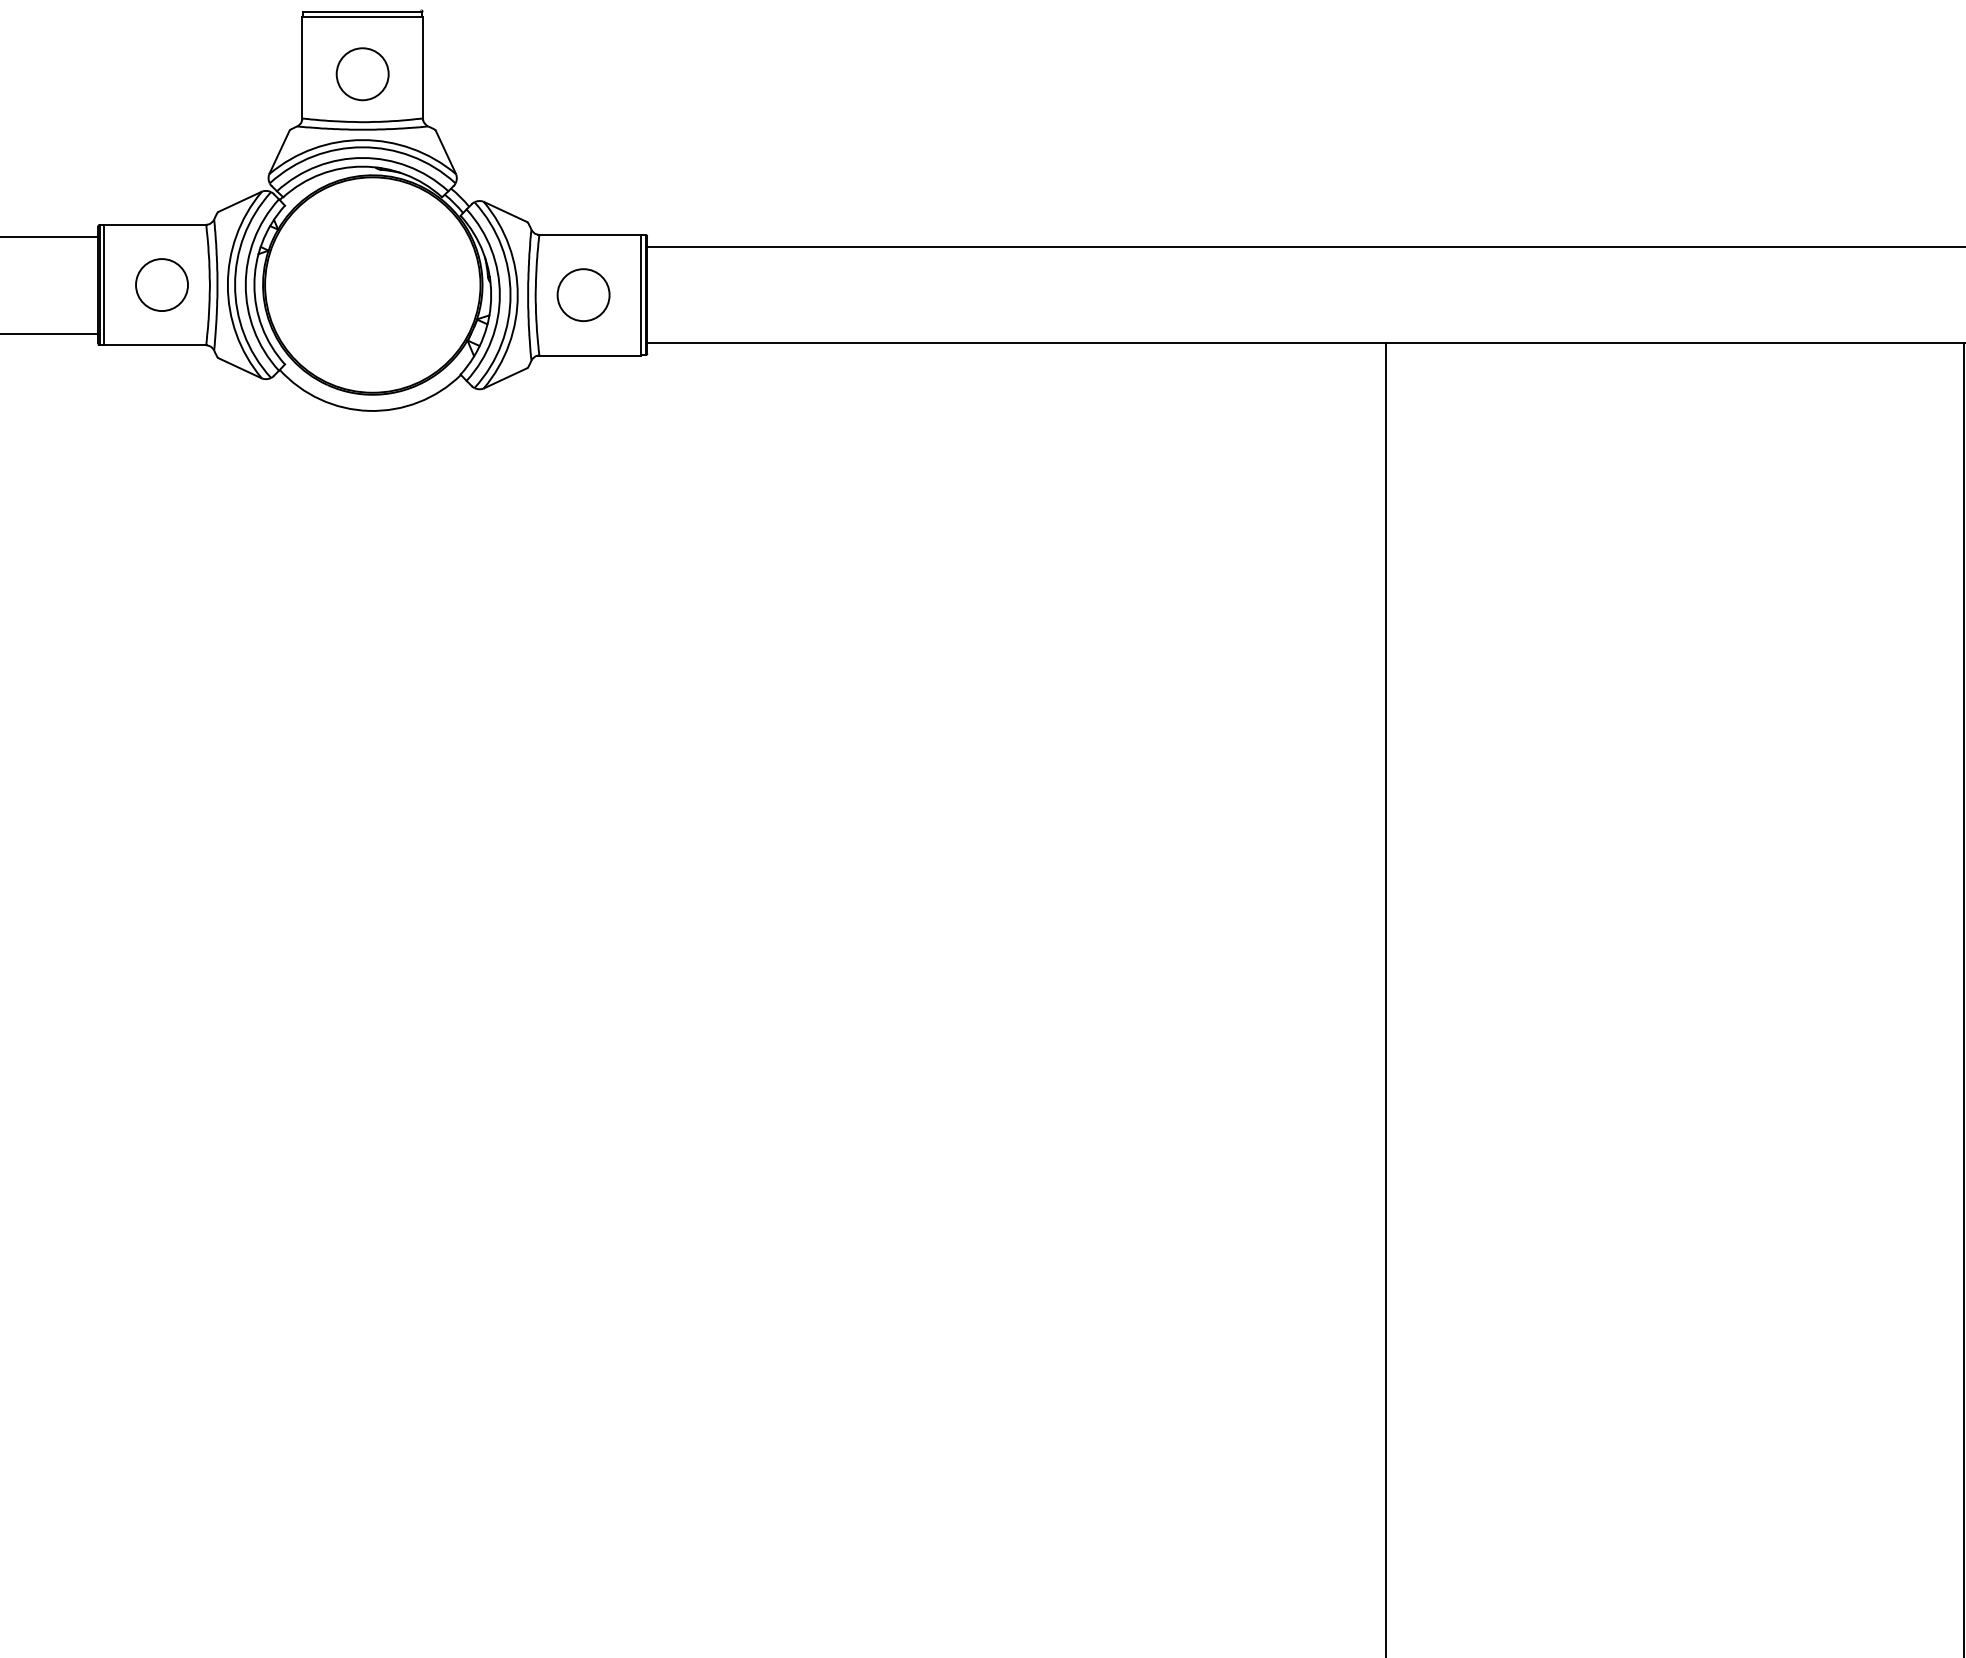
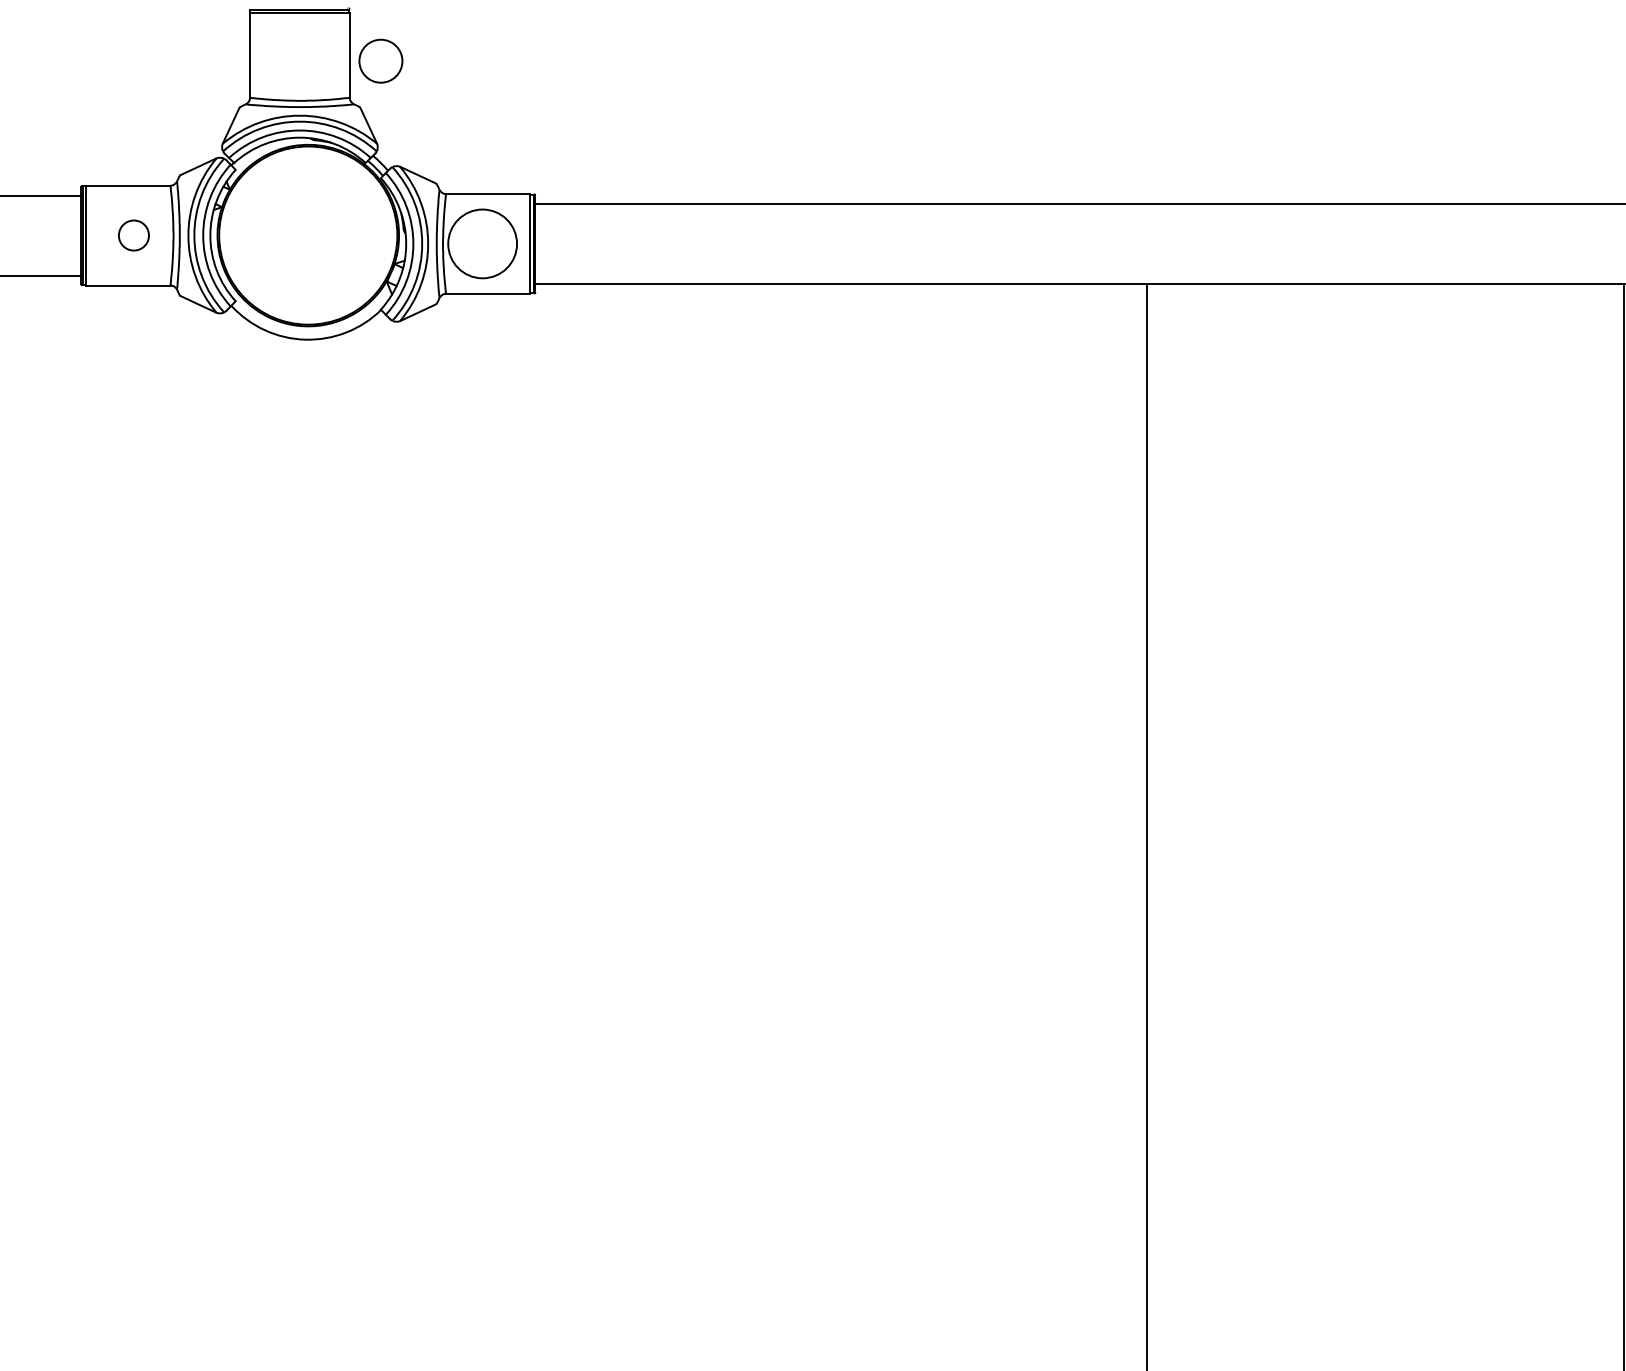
circle: (362, 73) -> (380, 60), moved
circle: (161, 284) -> (133, 235), size x0.7
circle: (583, 294) -> (482, 243), size x1.6

